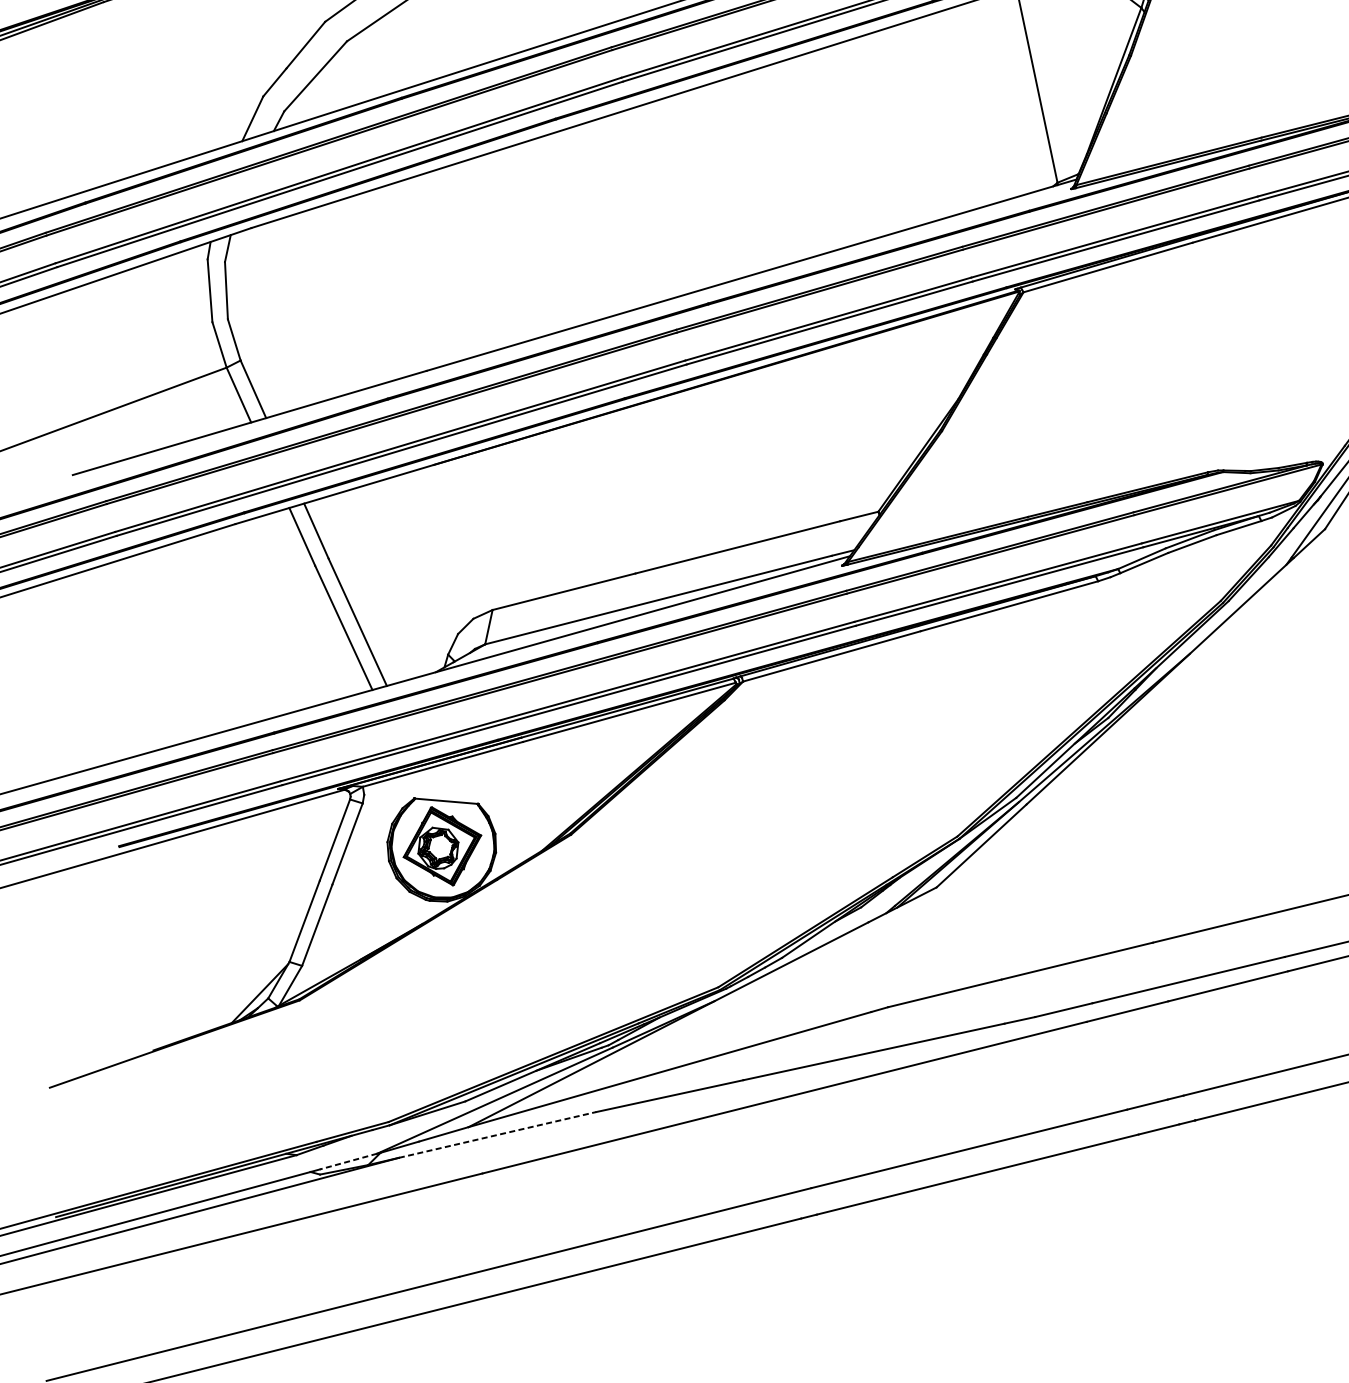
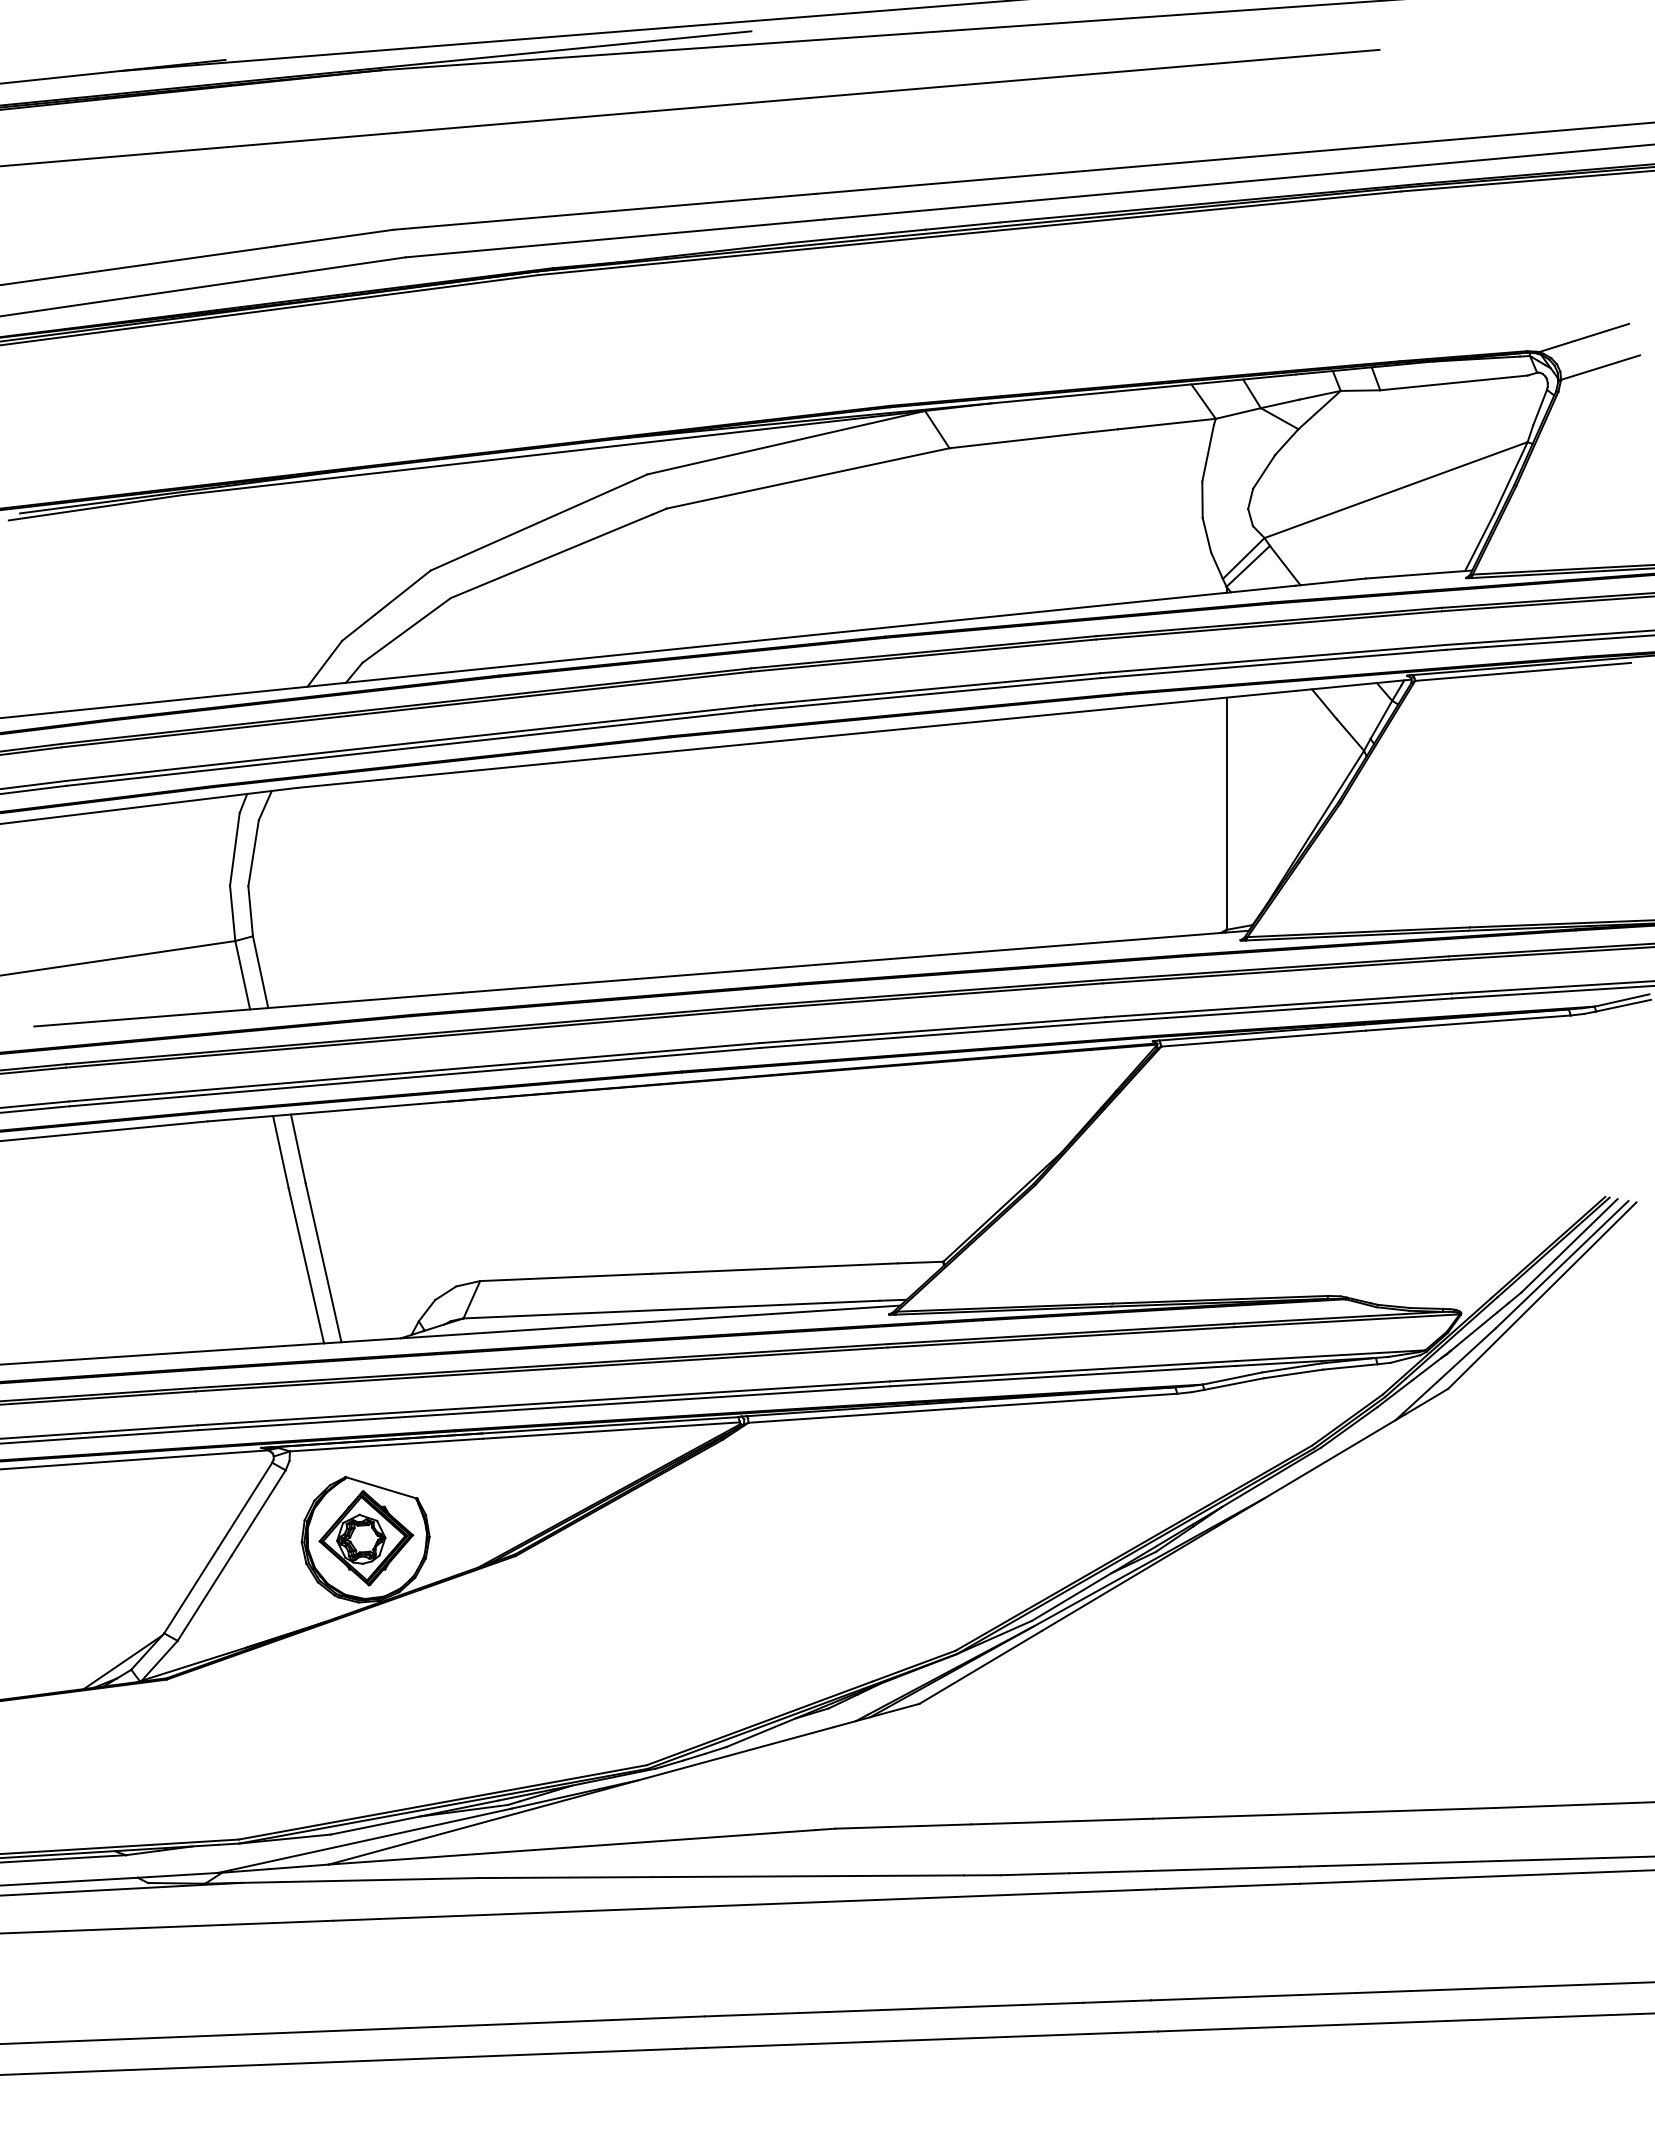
line: (498, 1134) -> (360, 1880), dashed -> solid
line: (348, 1162) -> (183, 1875), dashed -> solid

